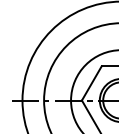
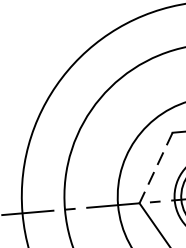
line: (91, 83) -> (155, 168), solid -> dashed

